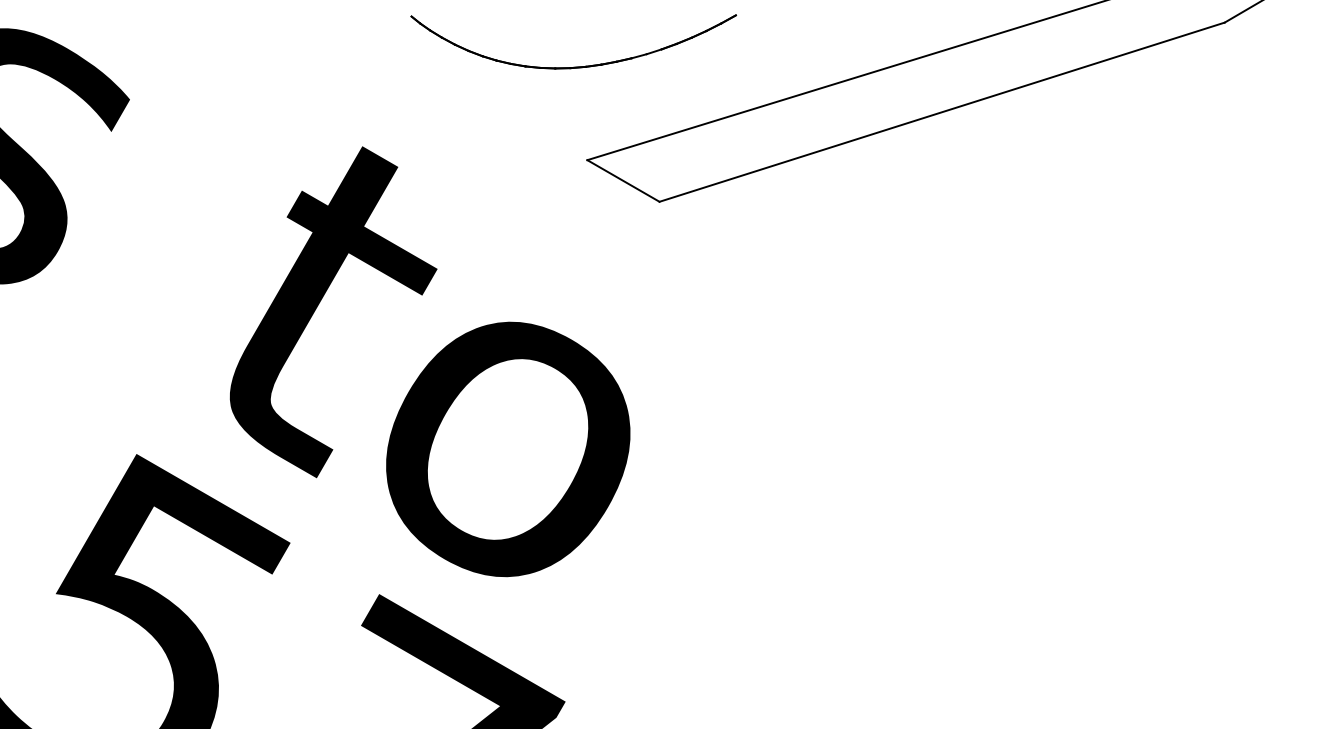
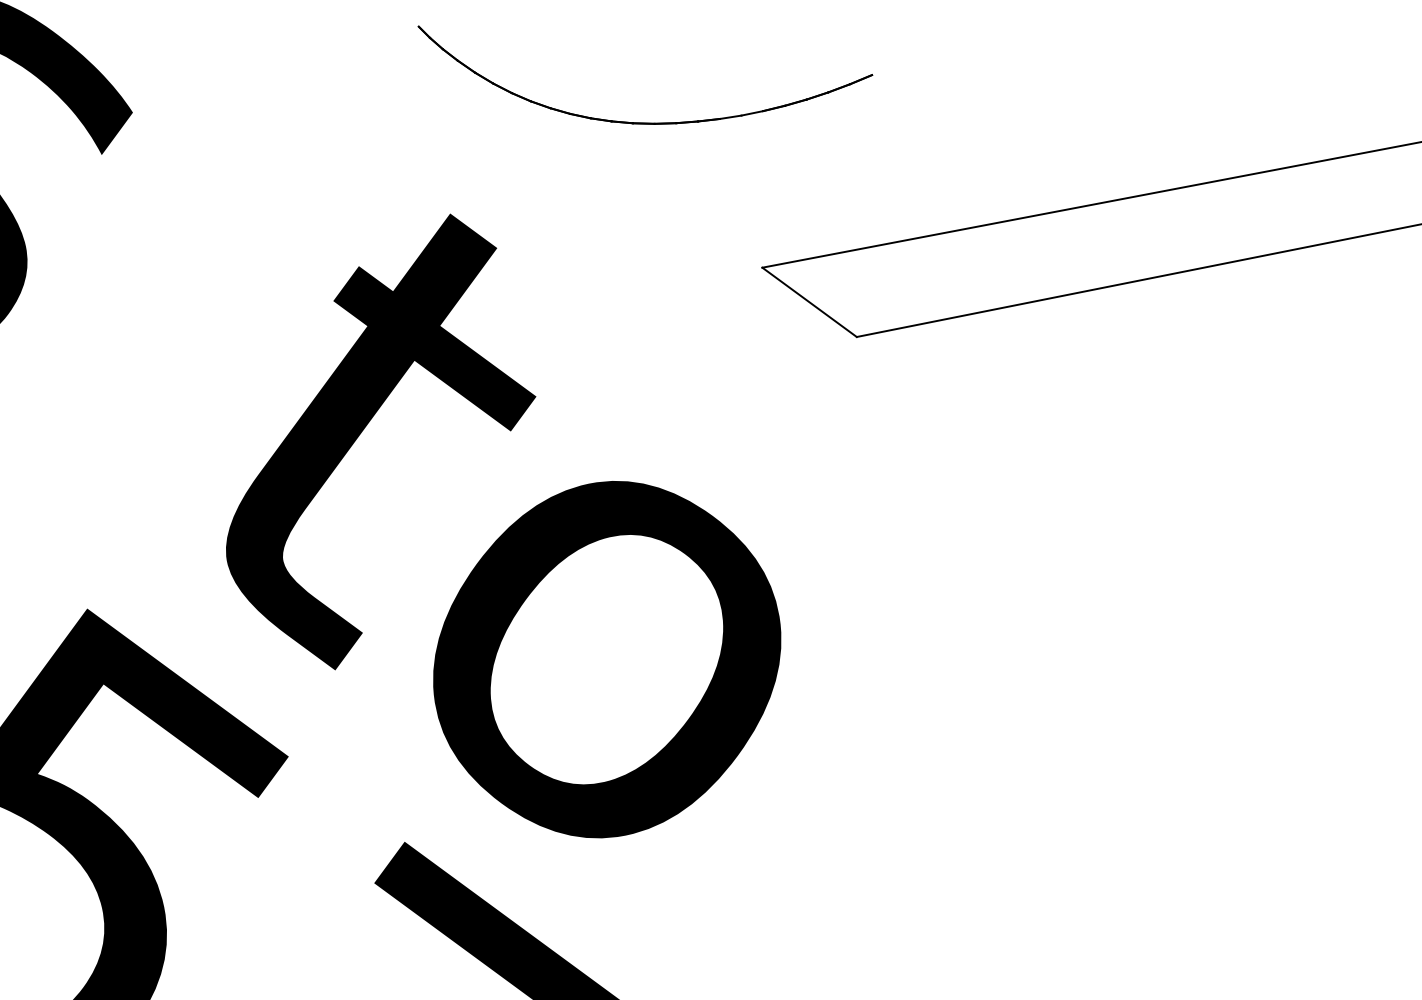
part: (573, 66) -> (637, 121), moved

